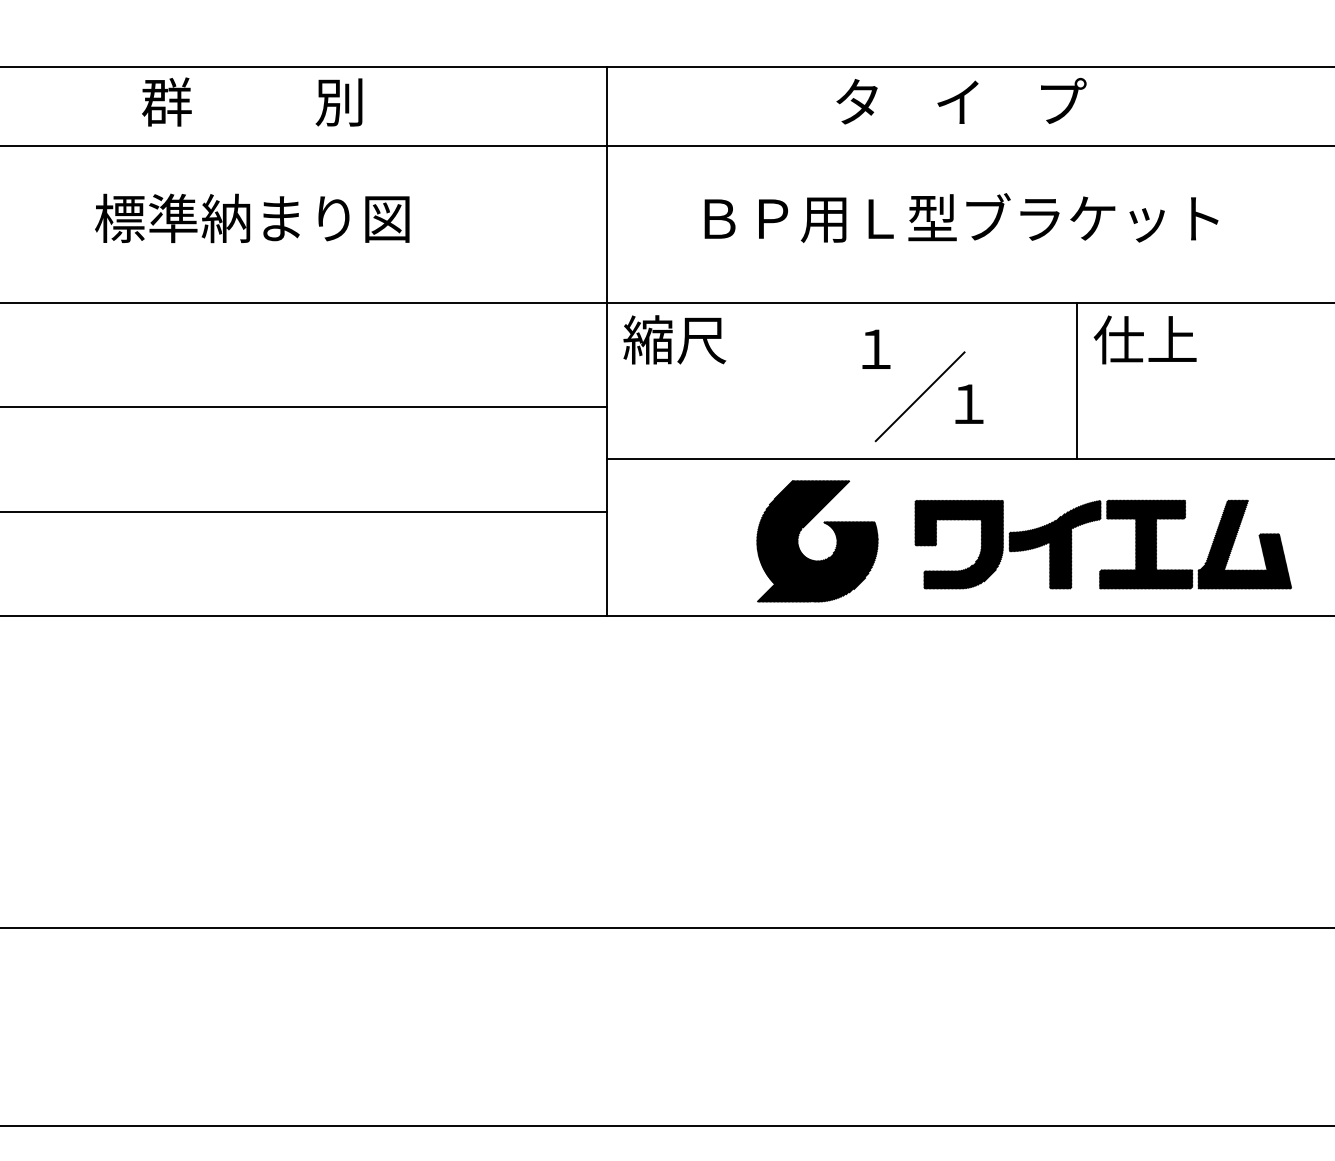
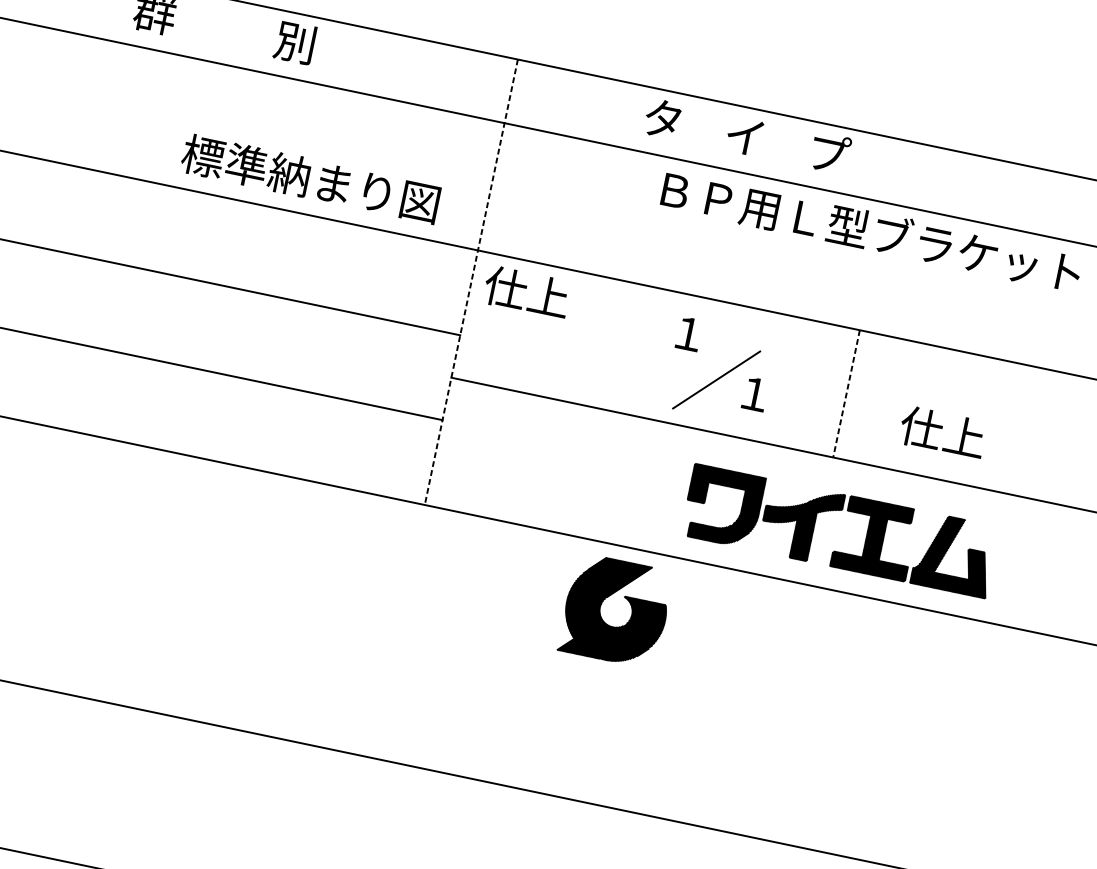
text: (961, 101) -> (747, 136), moved
text: (961, 217) -> (871, 230), moved
text: (252, 218) -> (310, 178), moved
text: (674, 339) -> (526, 291), 縮尺 -> 仕上
text: (1144, 339) -> (942, 432), moved
line: (606, 342) -> (471, 282), solid -> dashed
line: (1076, 381) -> (846, 394), solid -> dashed
part: (835, 536) -> (631, 610), moved

